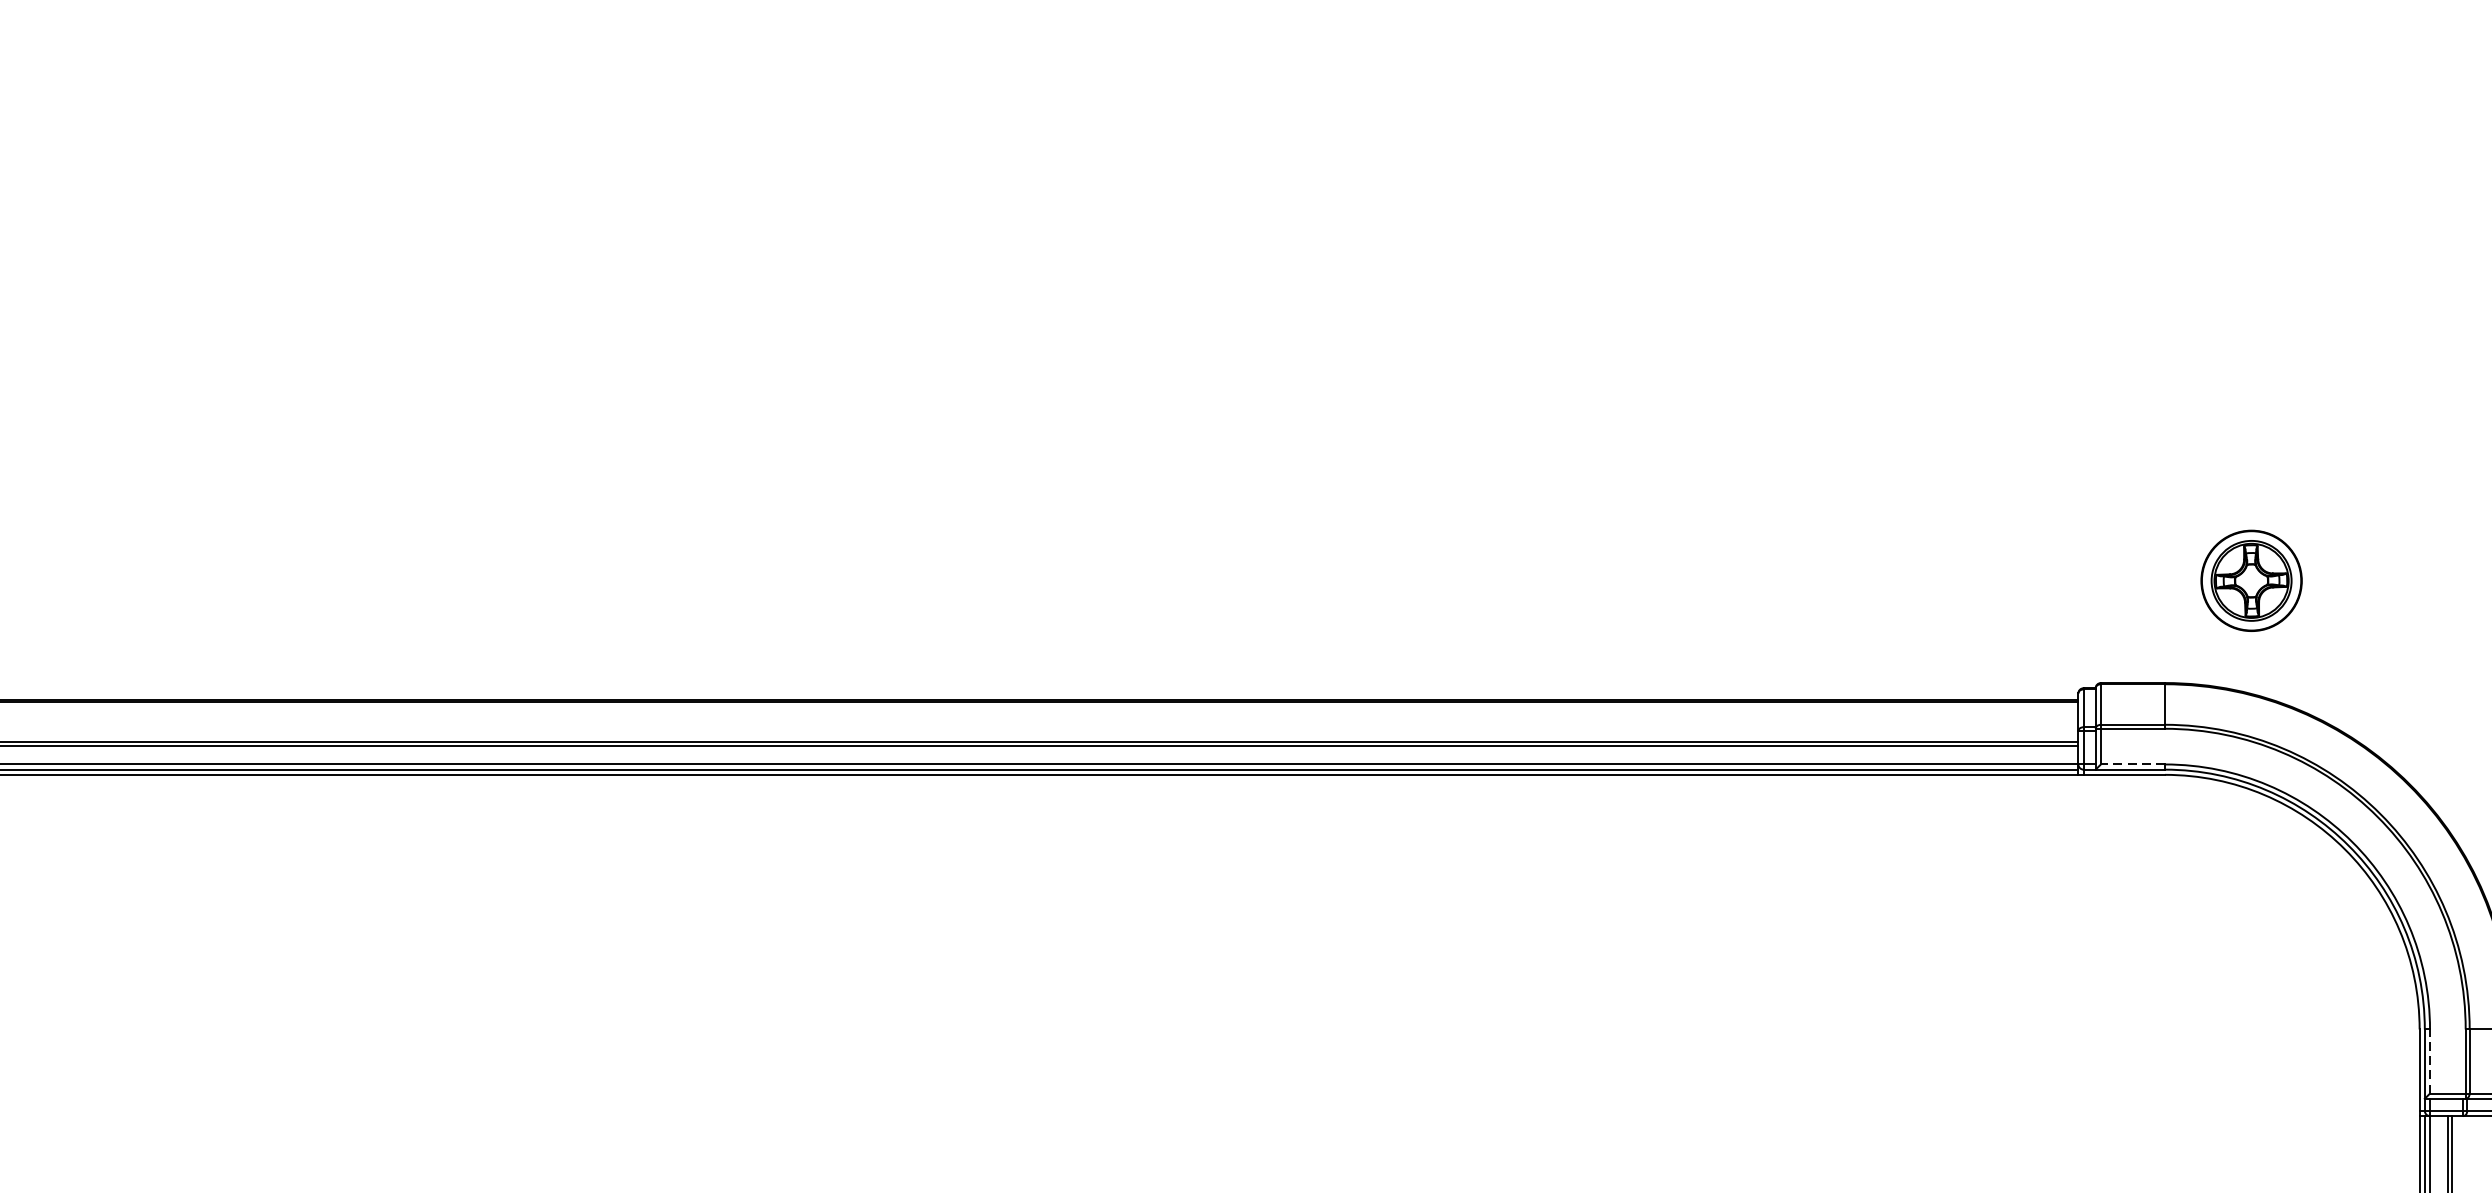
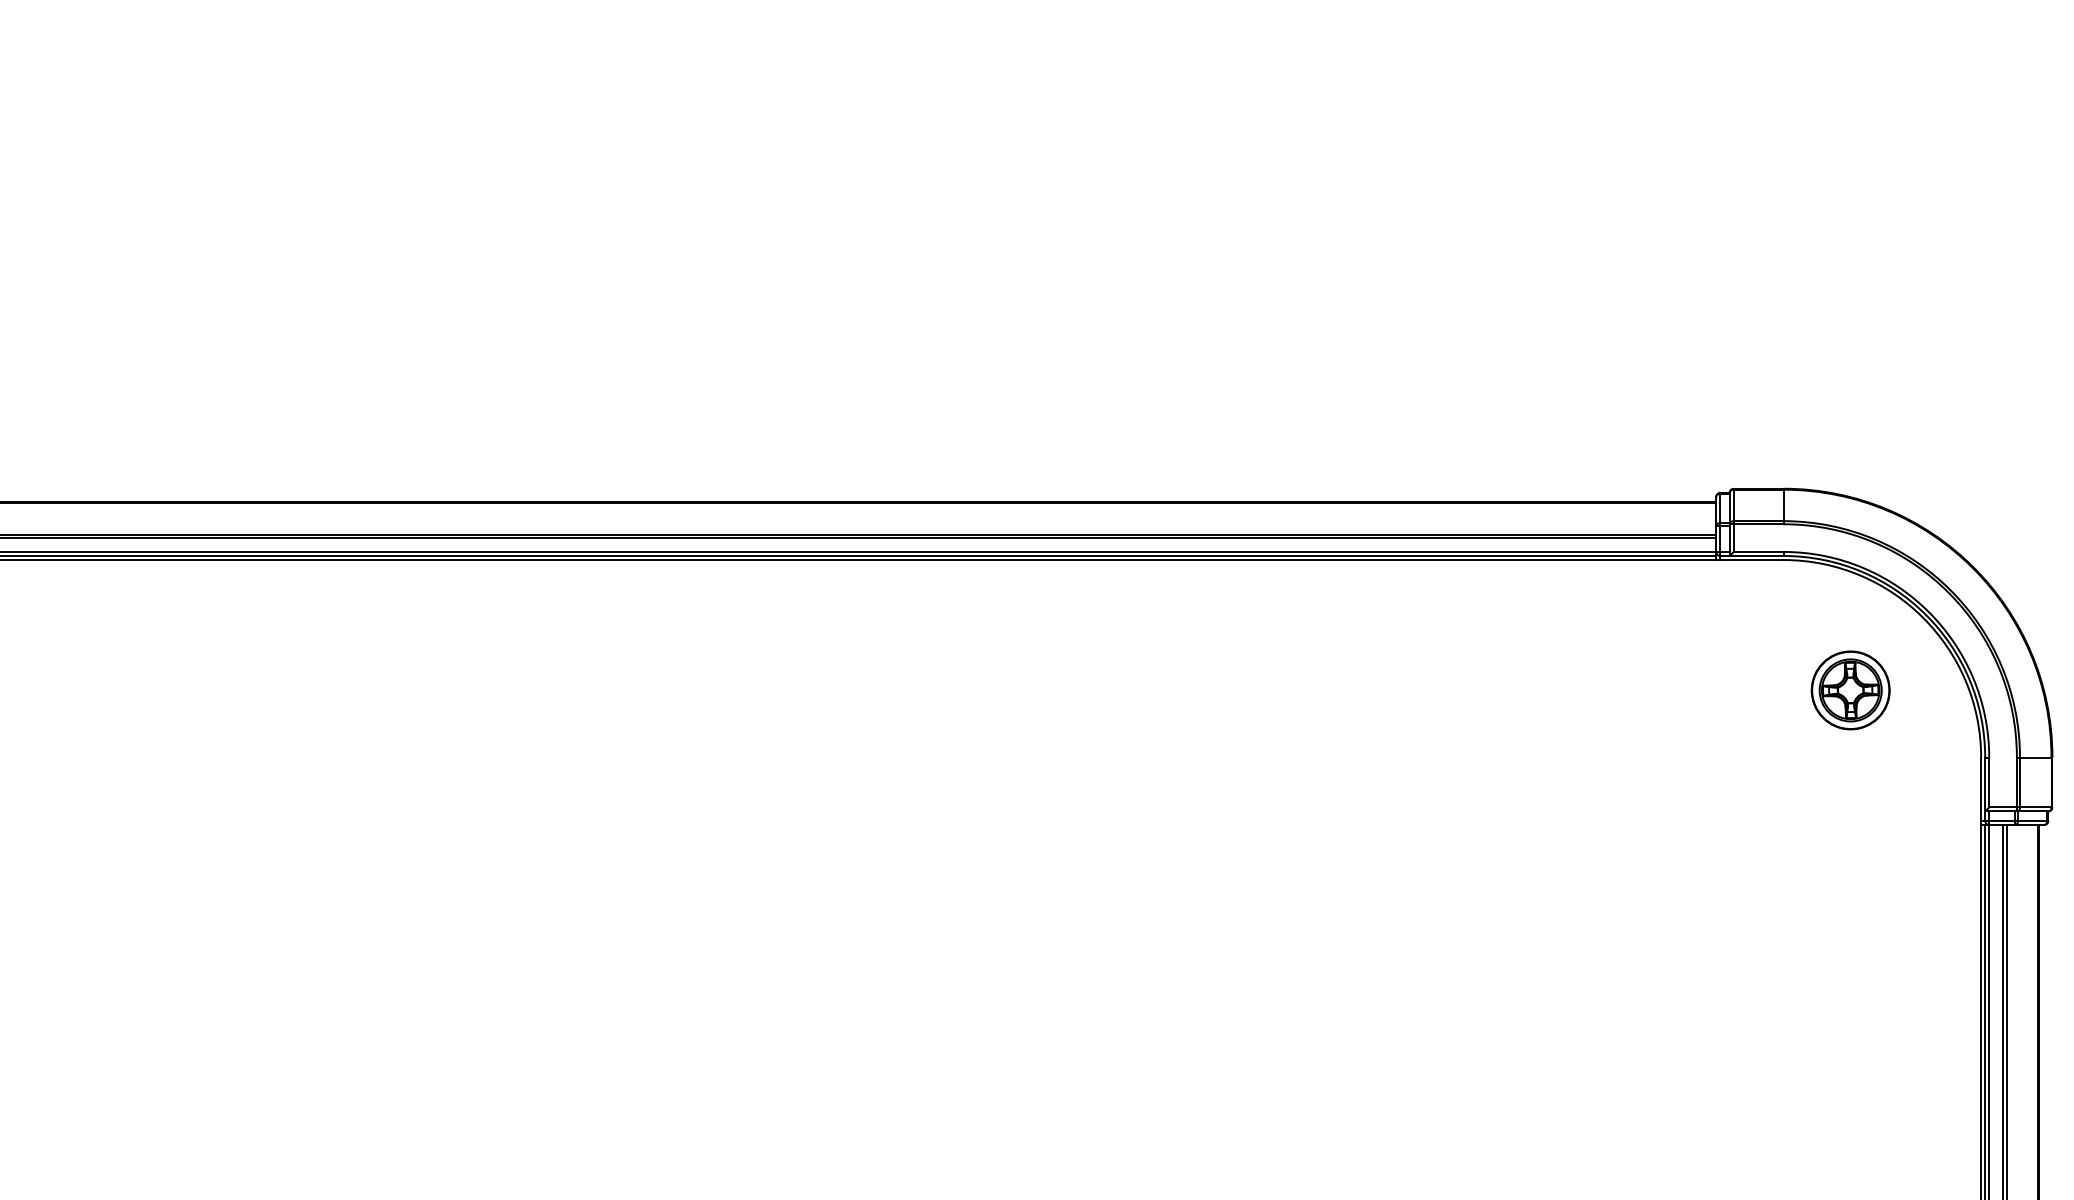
part: (2251, 580) -> (1850, 690), moved
line: (2132, 763) -> (1758, 551), dashed -> solid
line: (2430, 1061) -> (1989, 782), dashed -> solid

